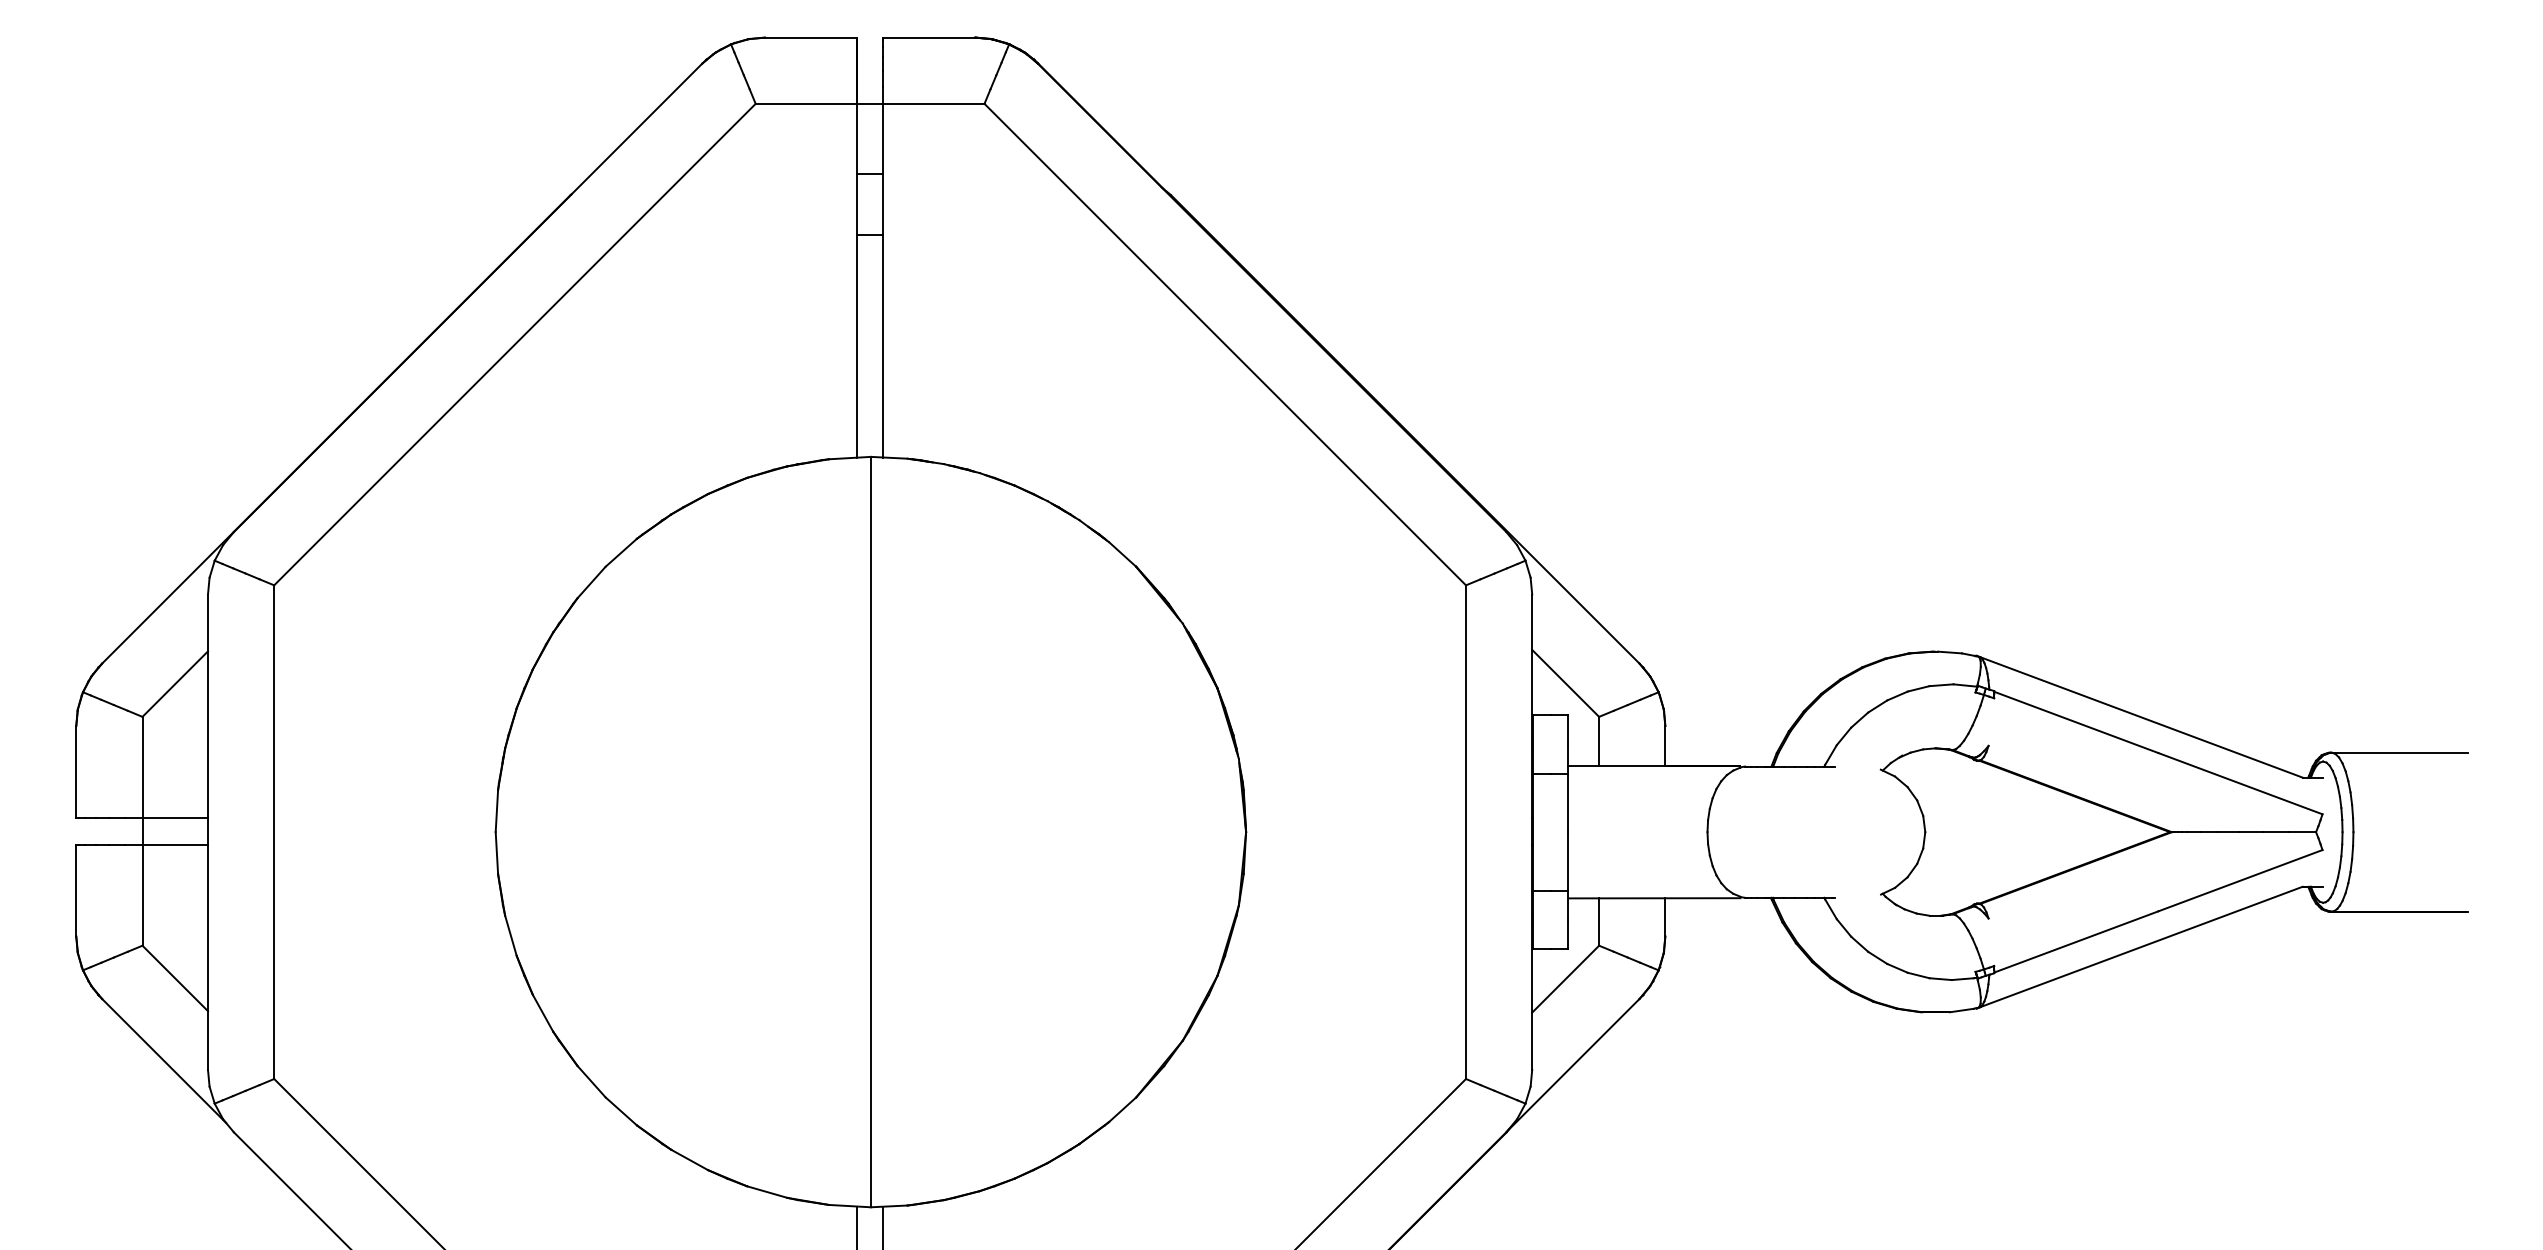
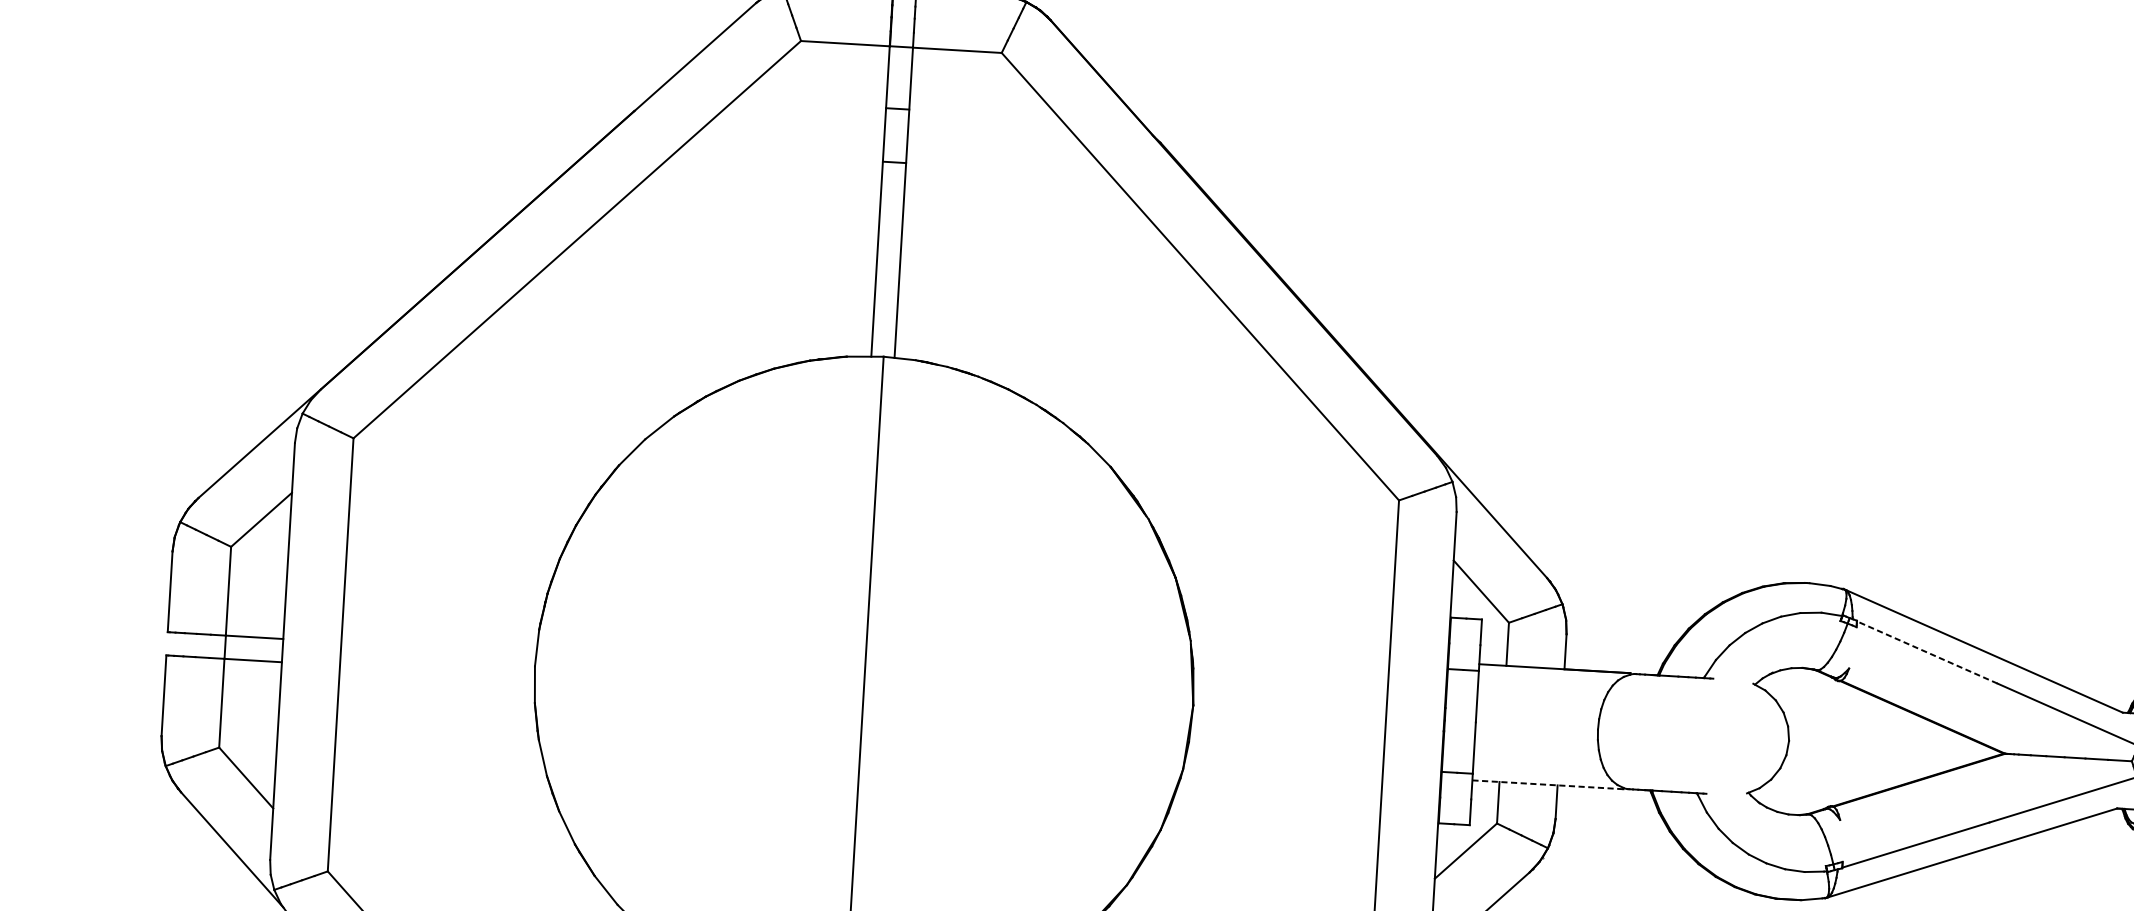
line: (2076, 722) -> (1927, 652), solid -> dashed
line: (1654, 898) -> (1548, 784), solid -> dashed

